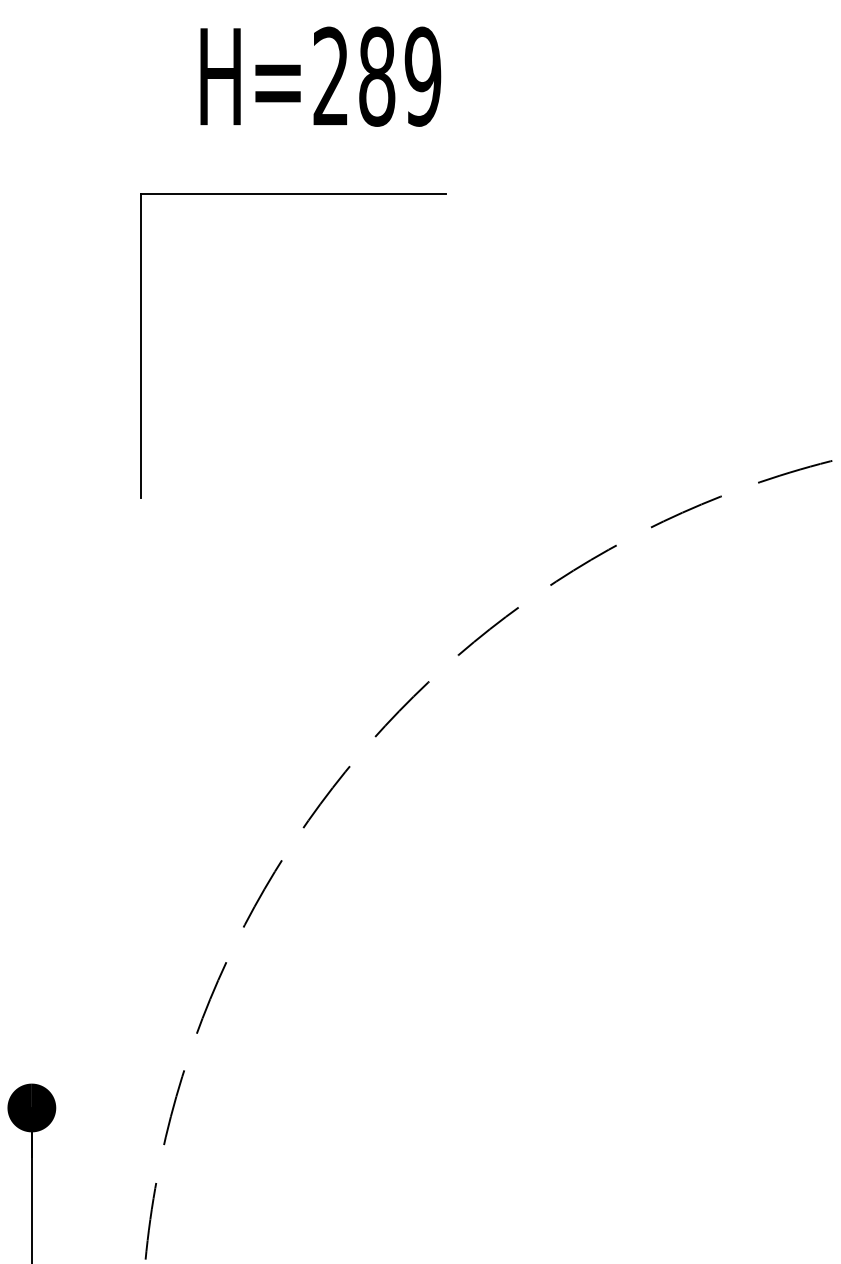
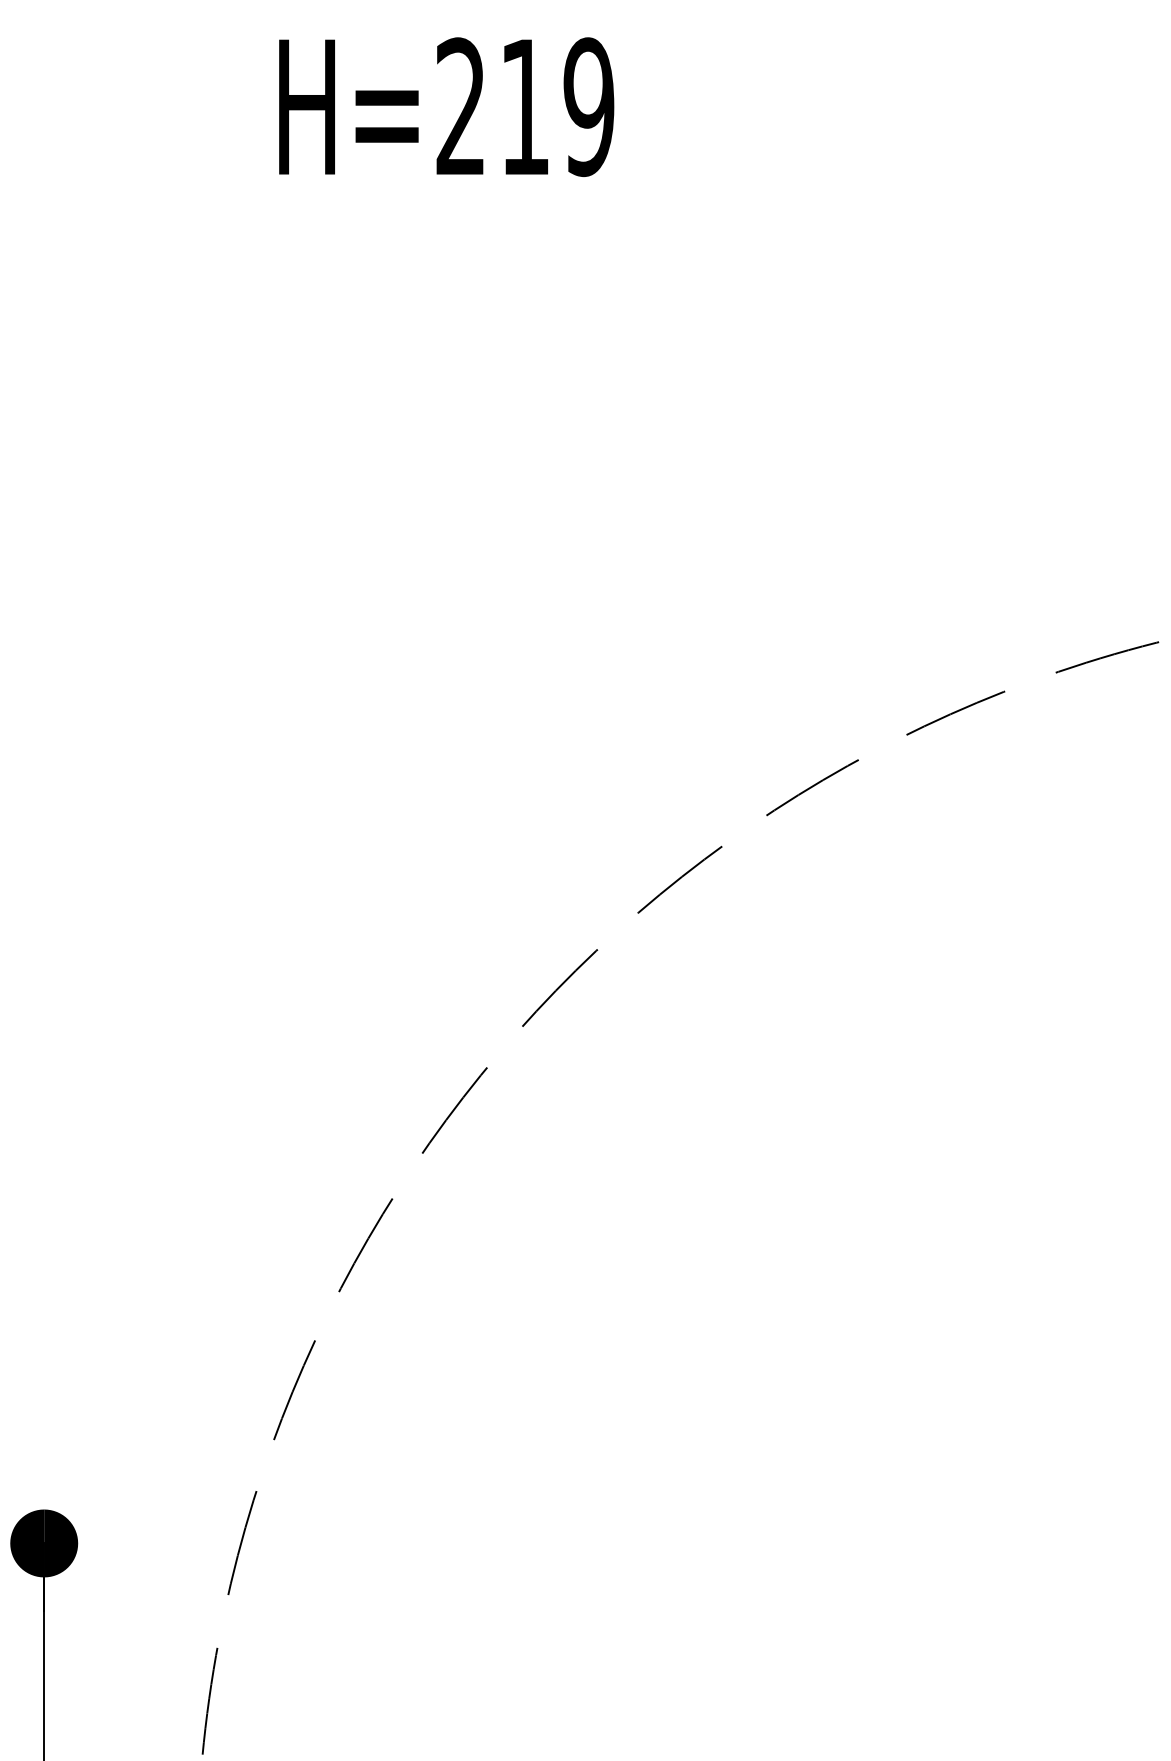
text: (377, 76) -> (525, 106), H=289 -> H=219
part: (293, 194) -> (408, 271), removed

